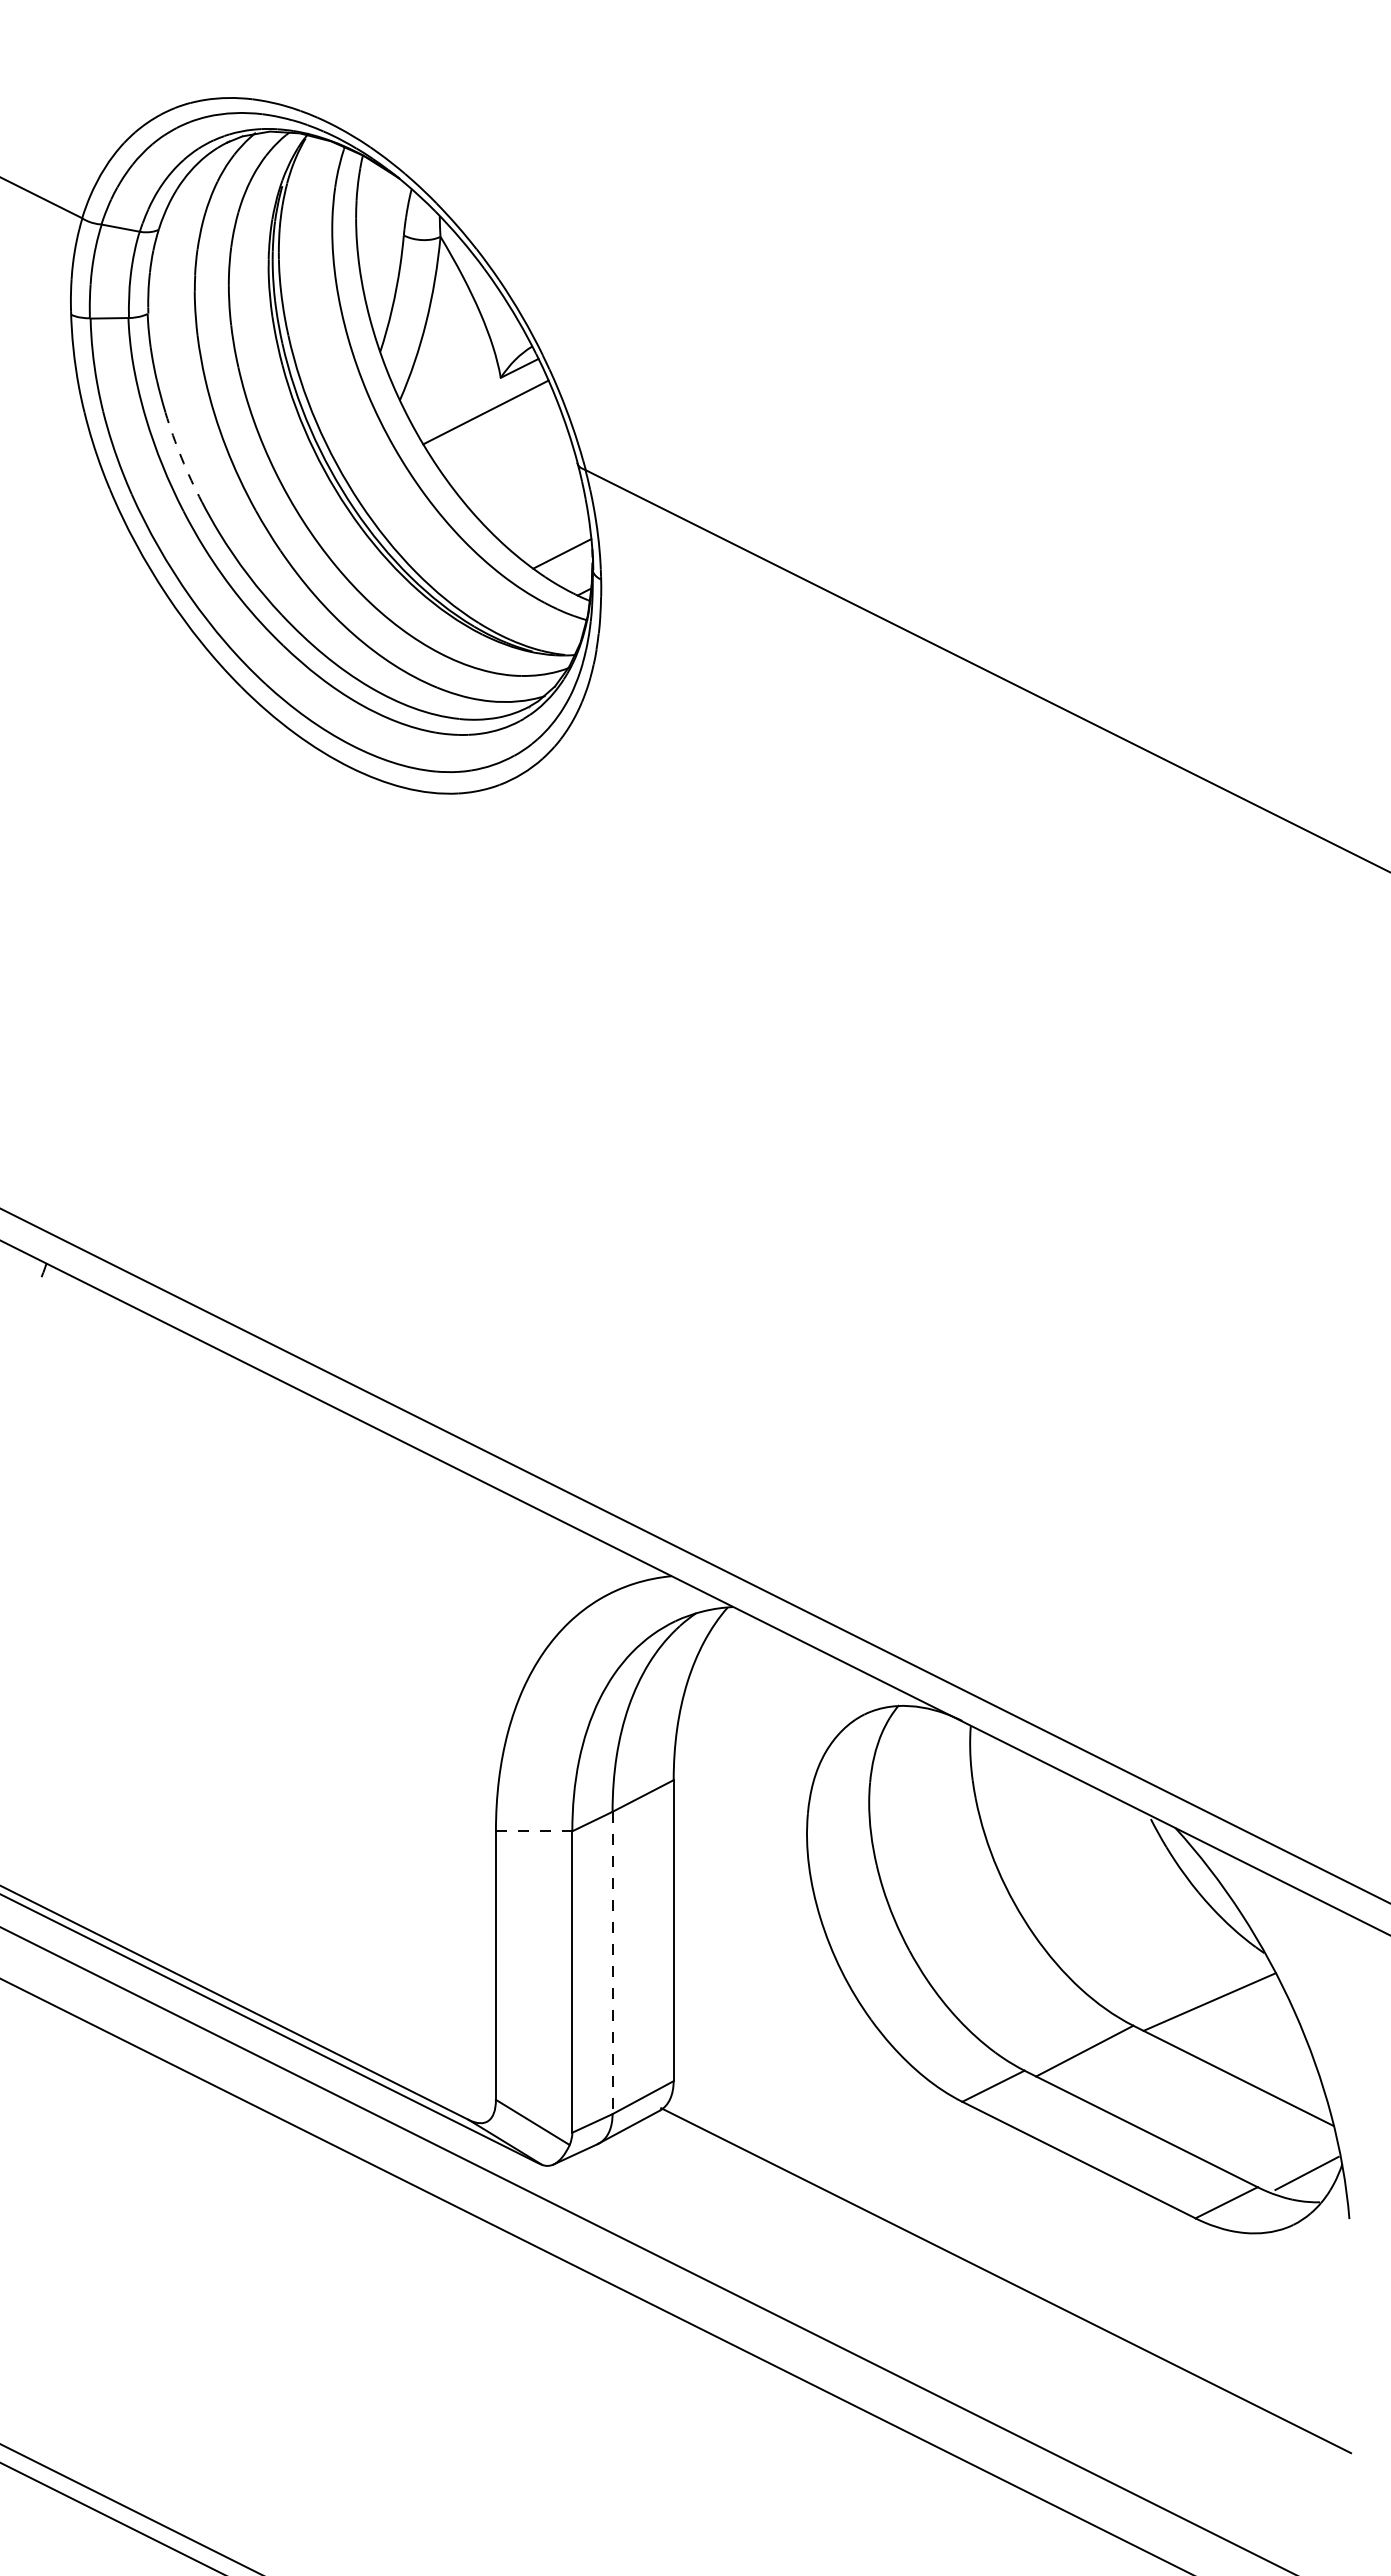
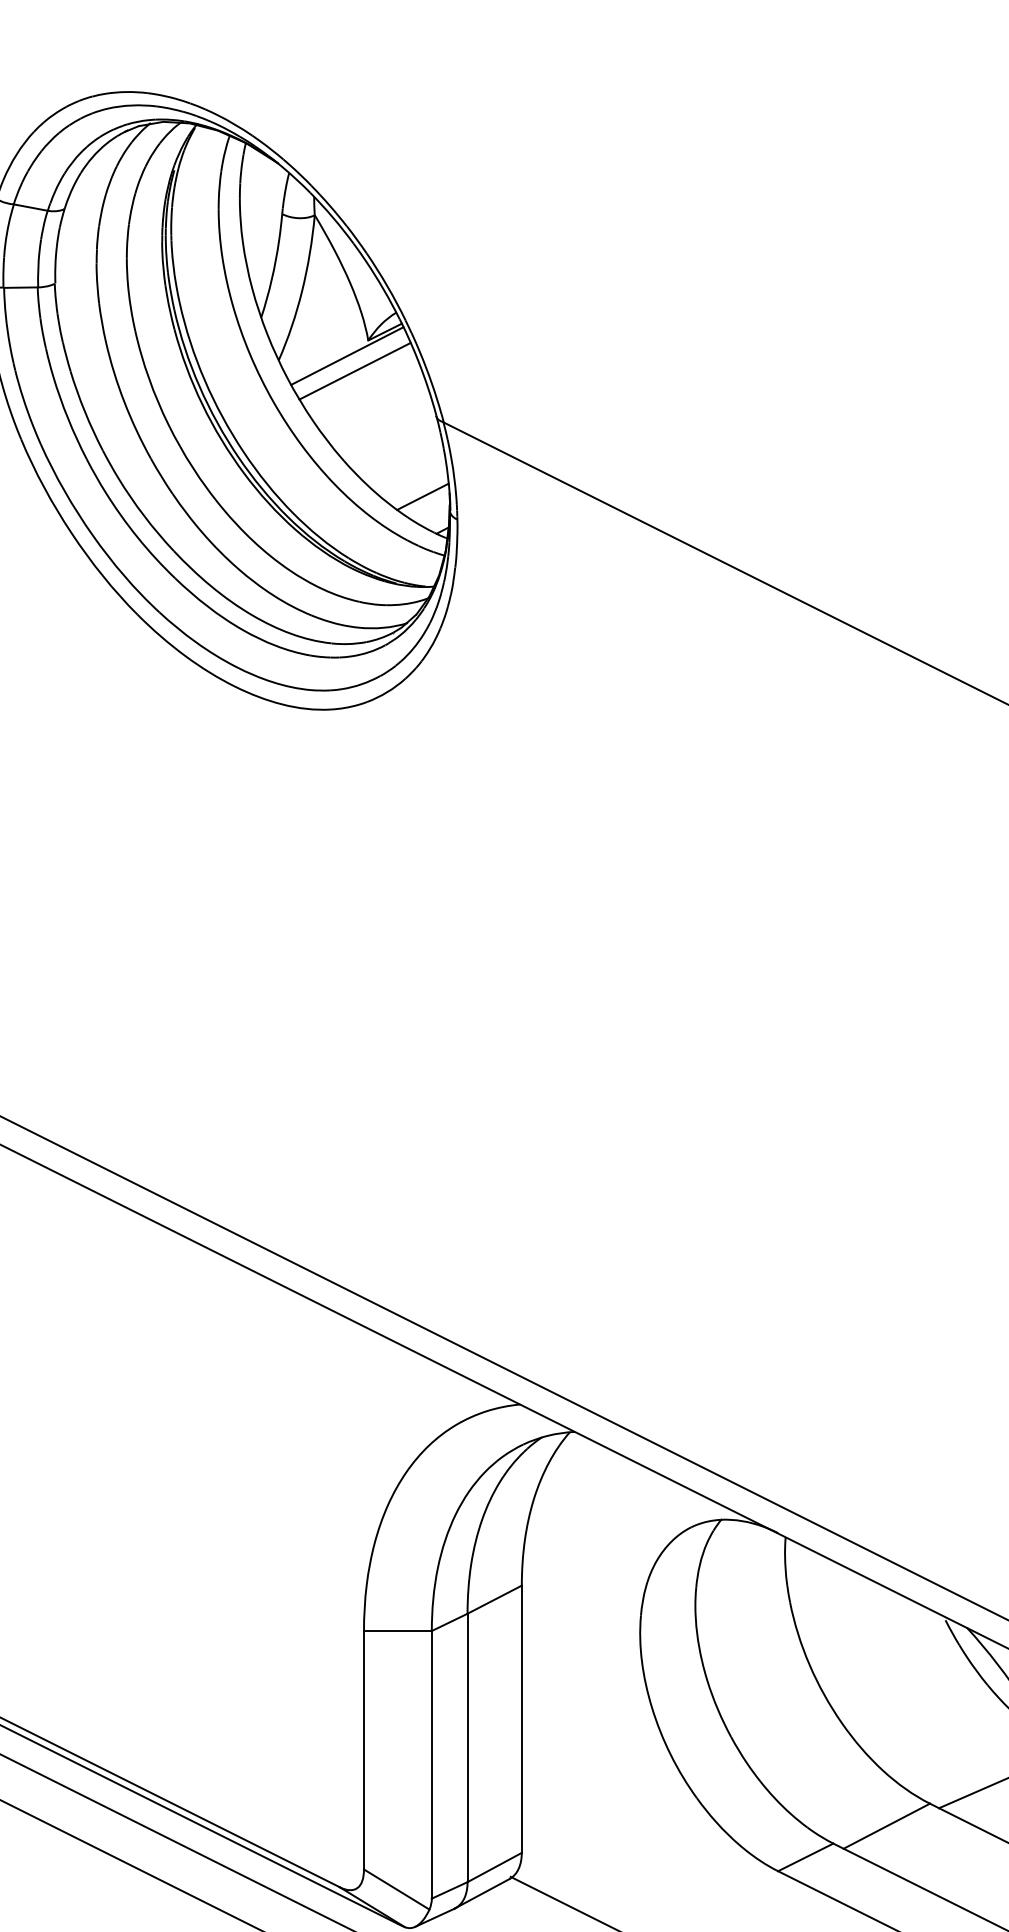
line: (476, 394) -> (346, 355), added
arc: (181, 458) -> (84, 412), dashed -> solid
line: (534, 1831) -> (398, 1631), dashed -> solid
line: (612, 1963) -> (467, 1748), dashed -> solid

